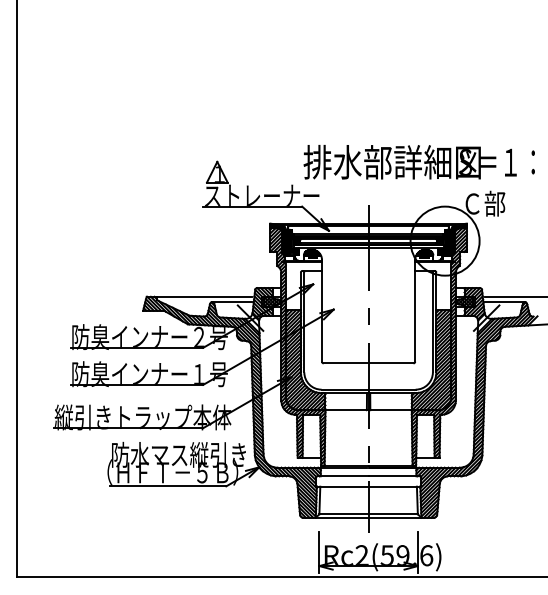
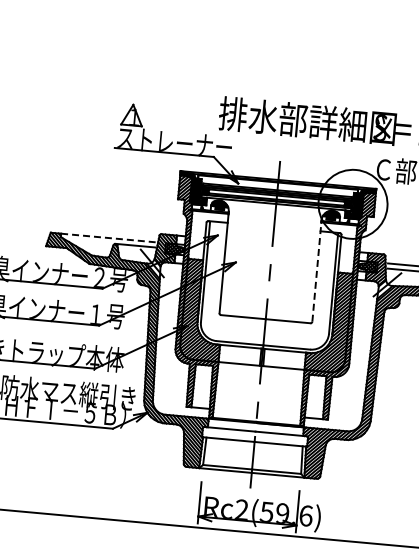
line: (204, 296) -> (108, 237), solid -> dashed
line: (415, 310) -> (317, 270), solid -> dashed

